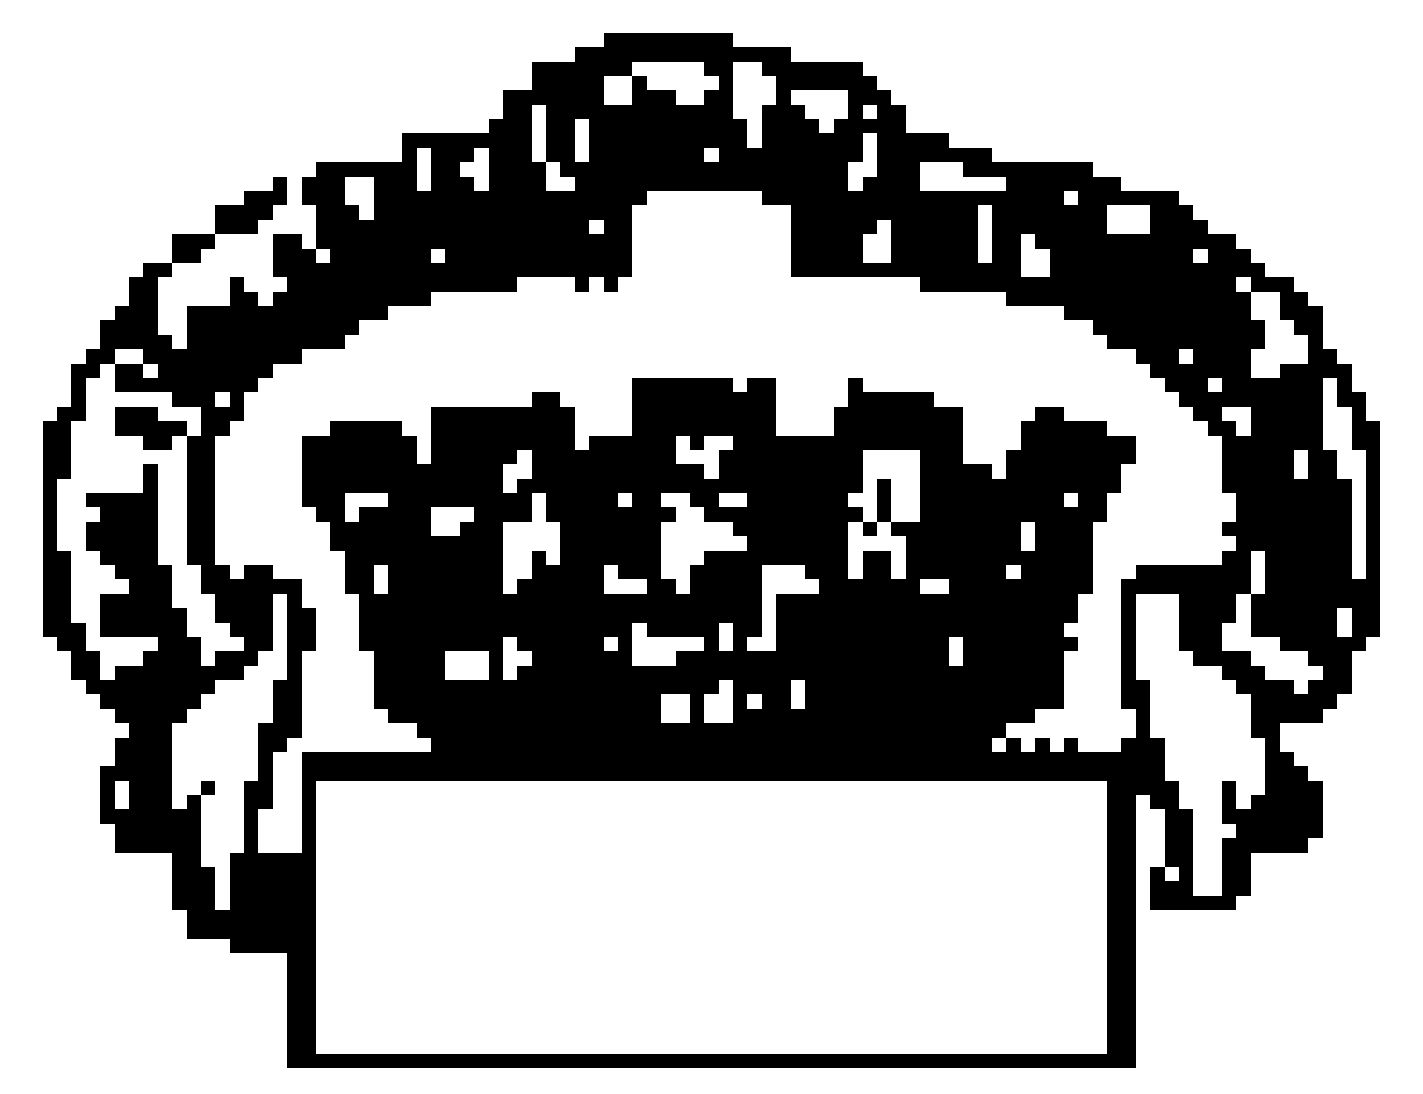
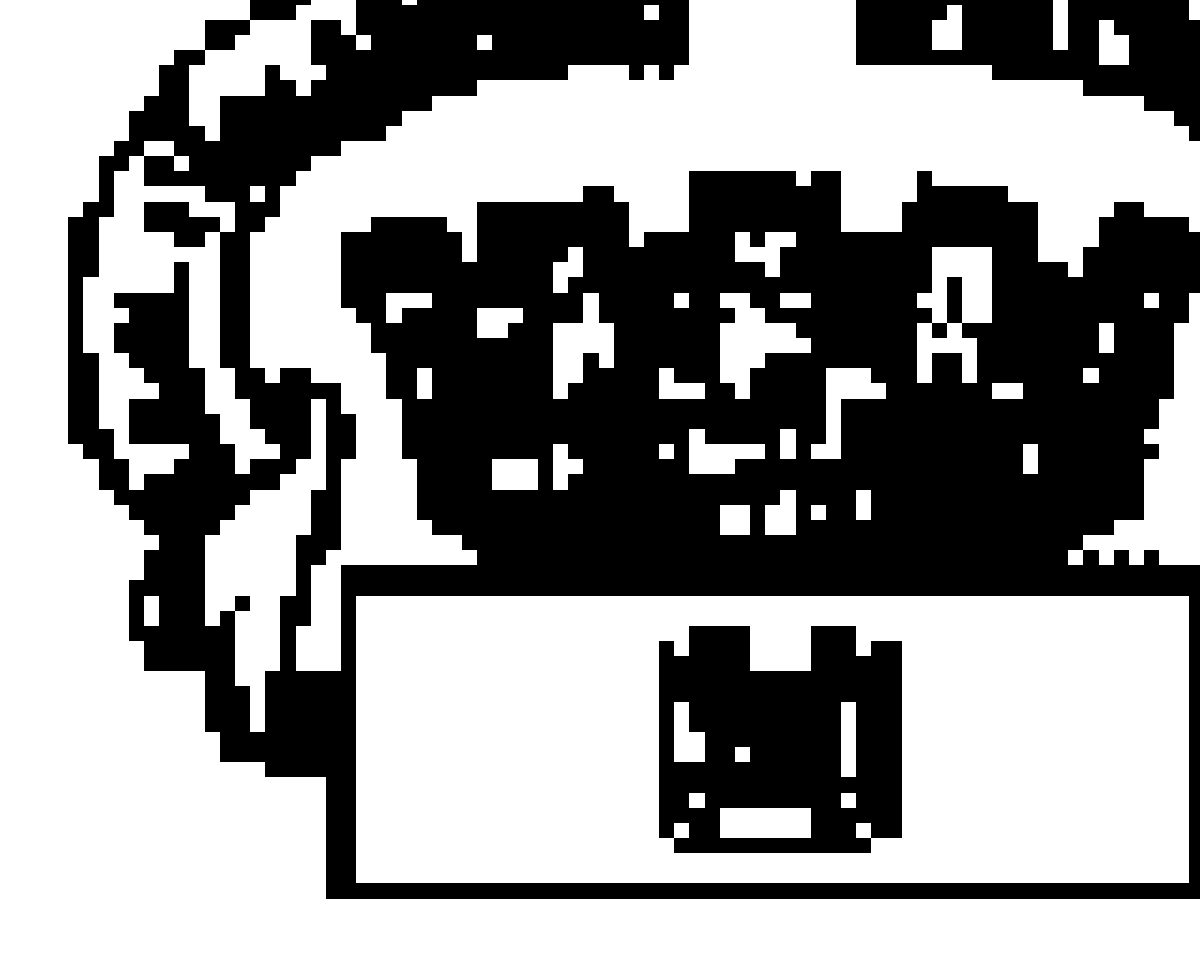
part: (718, 916) -> (780, 738), added

